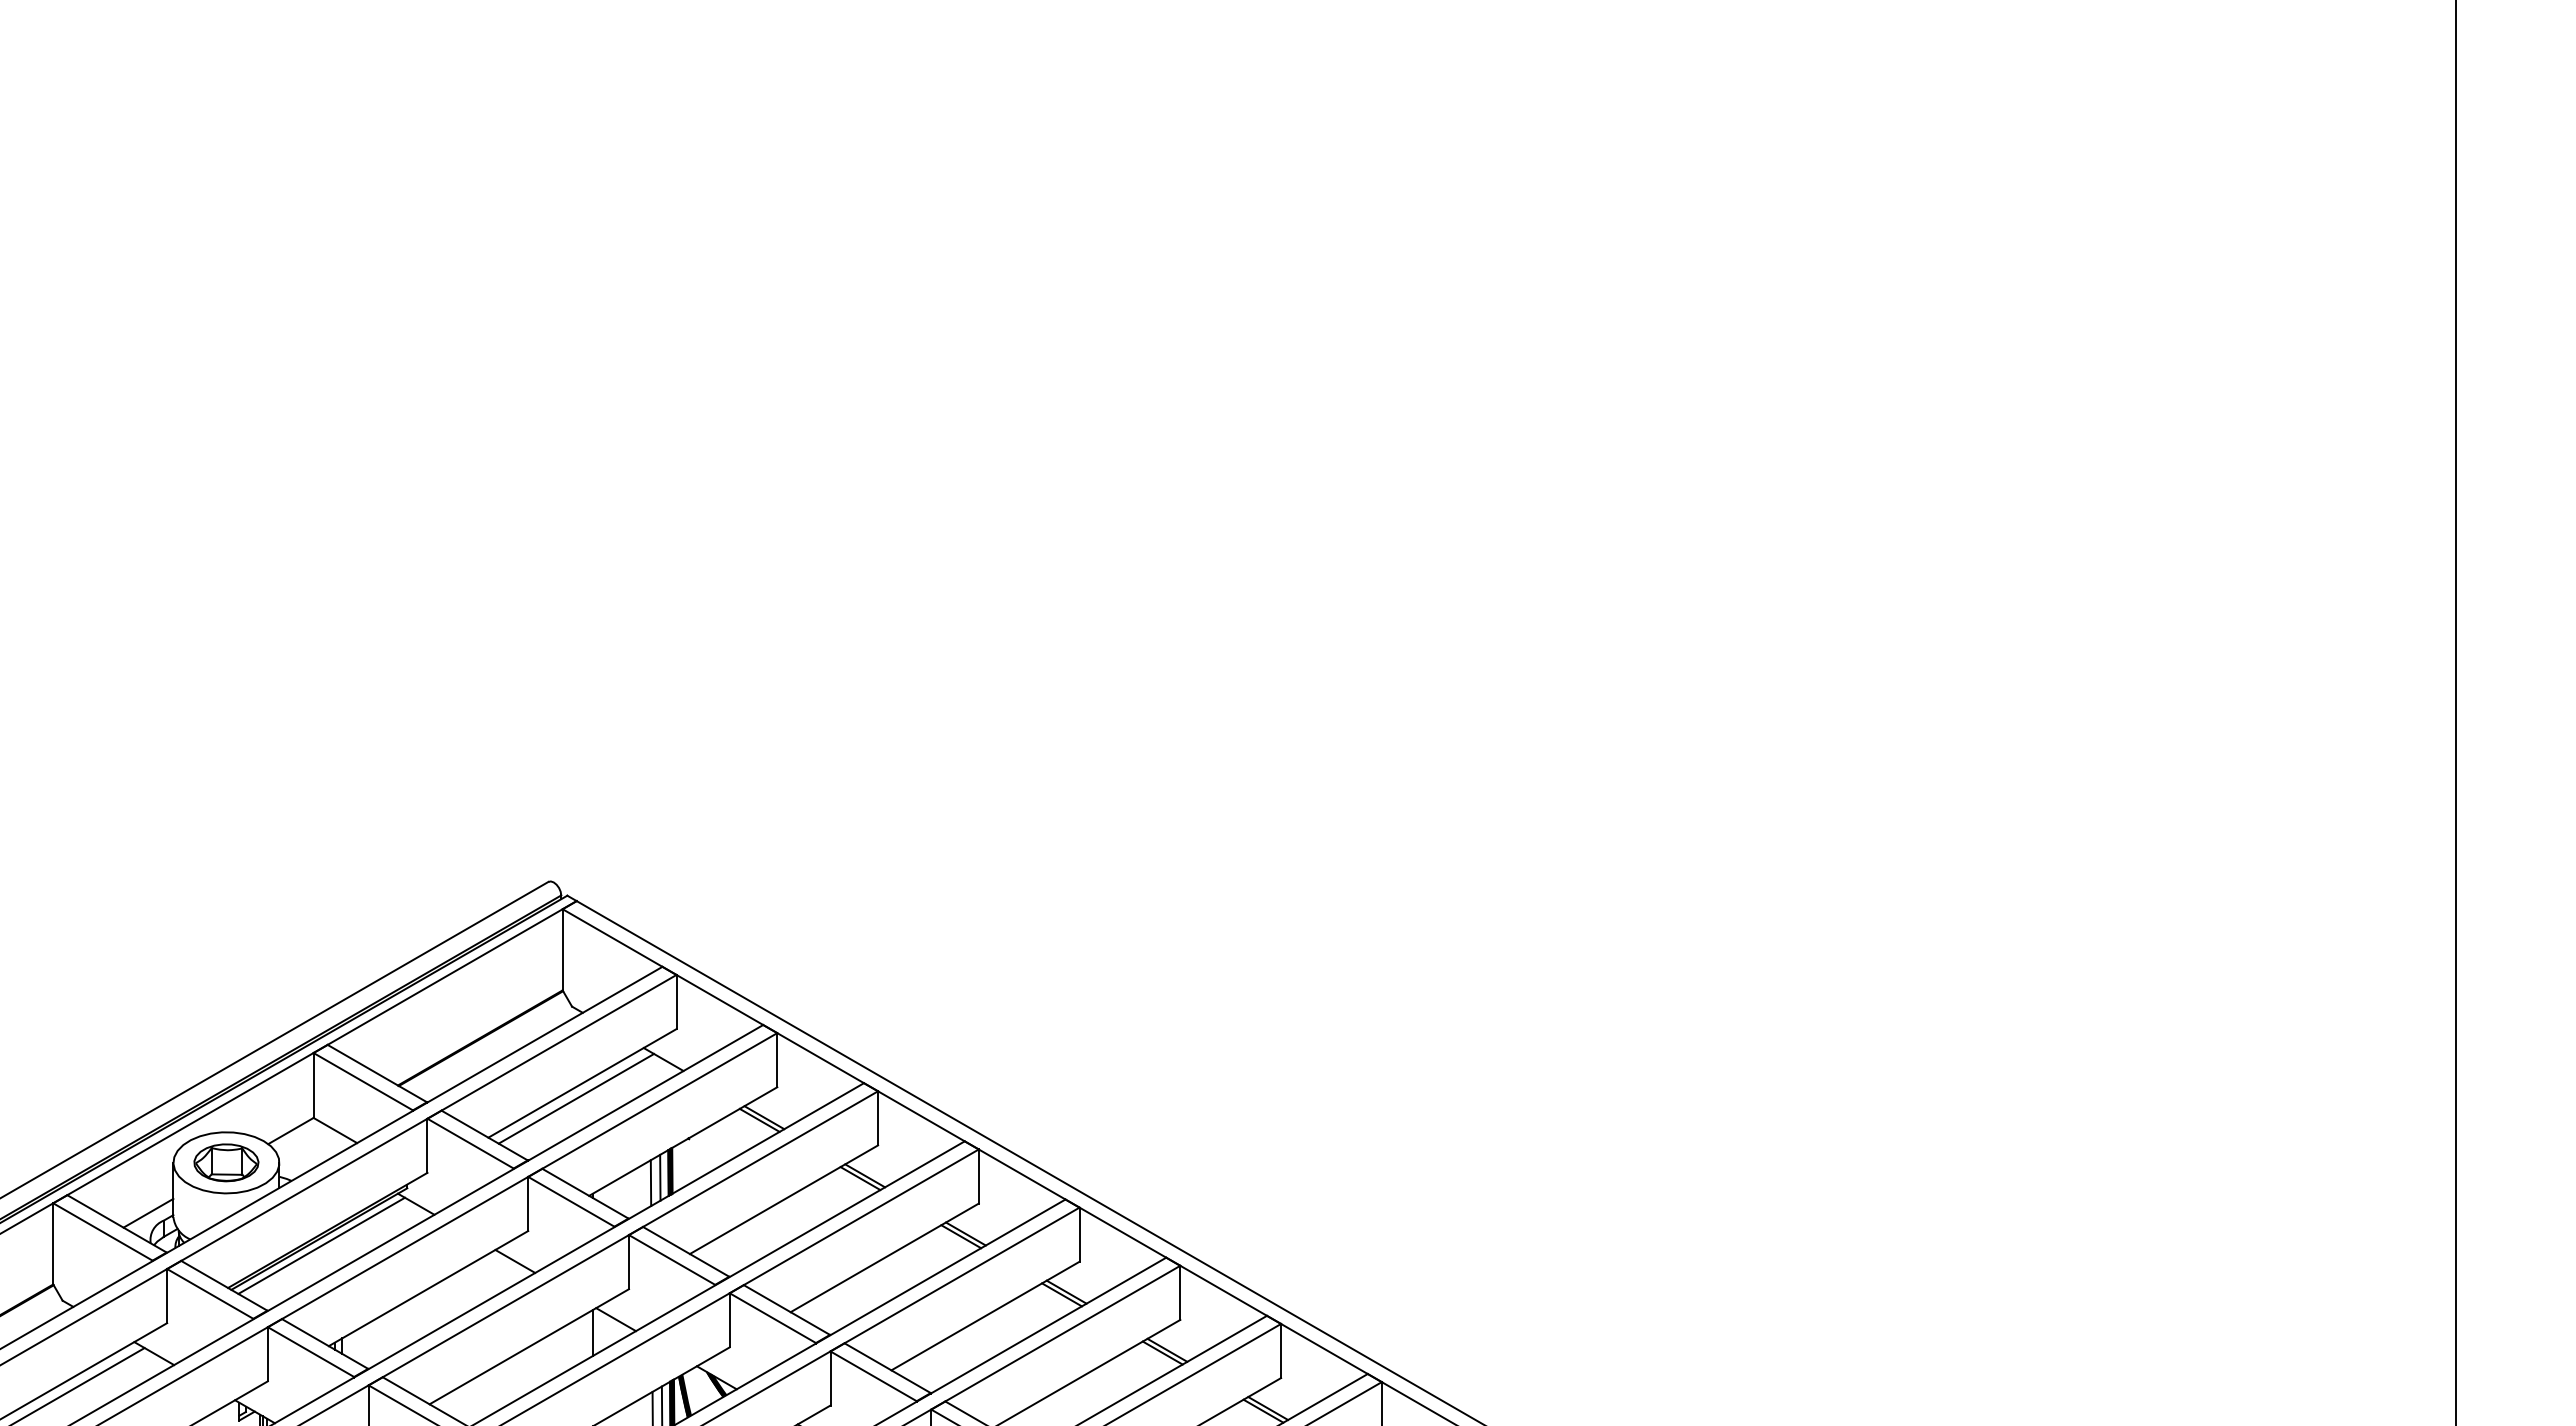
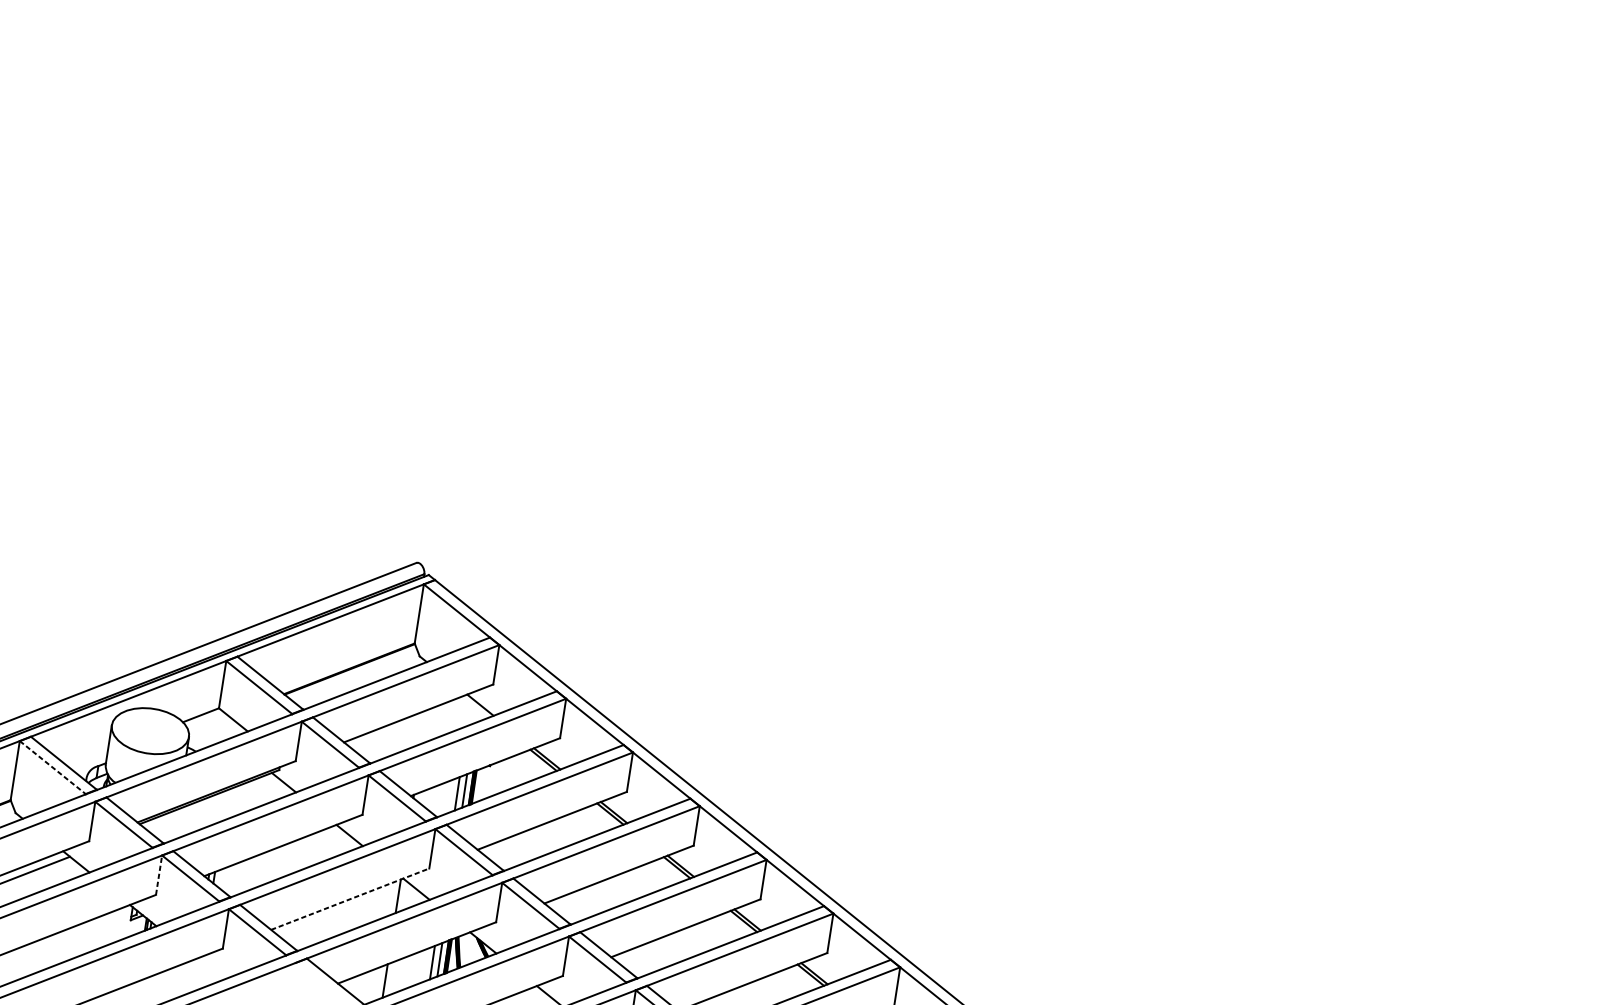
line: (576, 1098) -> (412, 723), removed
part: (226, 1162) -> (150, 730), removed
line: (148, 1212) -> (88, 758), removed
line: (103, 1232) -> (53, 768), solid -> dashed
line: (321, 1245) -> (210, 802), removed
line: (529, 1346) -> (350, 899), solid -> dashed
line: (267, 1353) -> (158, 874), solid -> dashed

